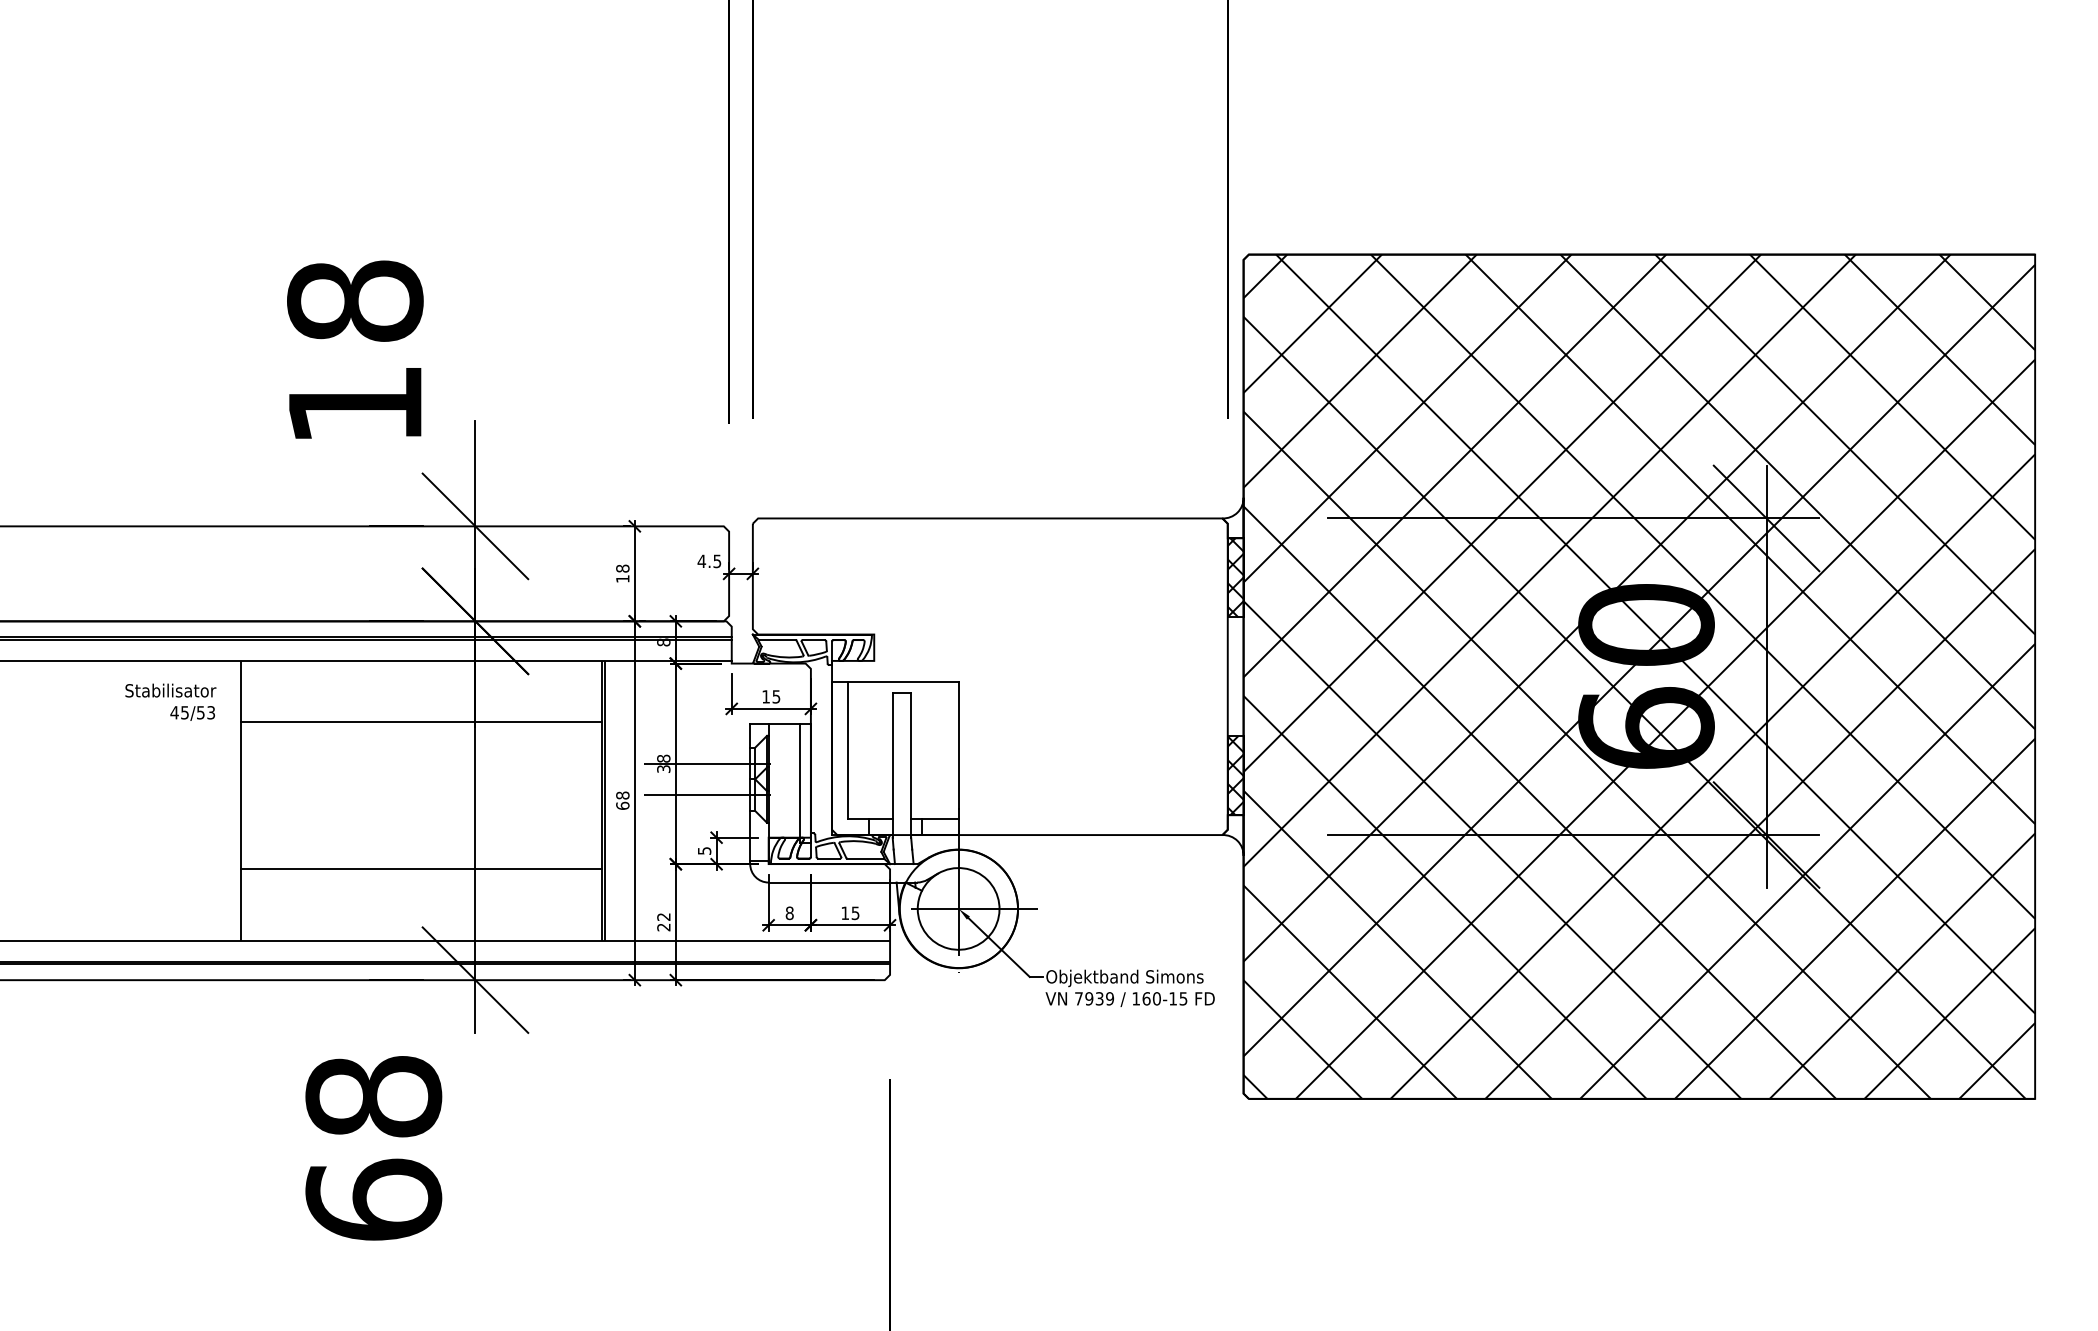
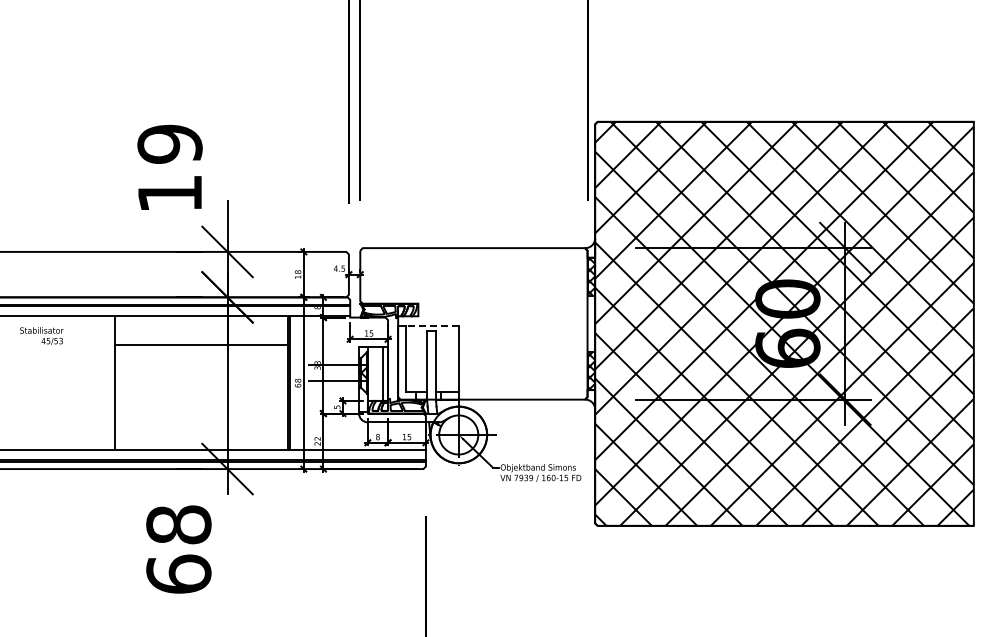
text: (354, 299) -> (169, 143), 18 -> 19
line: (903, 682) -> (432, 326), solid -> dashed
text: (170, 701) -> (41, 335), moved
line: (421, 870) -> (201, 416), removed

